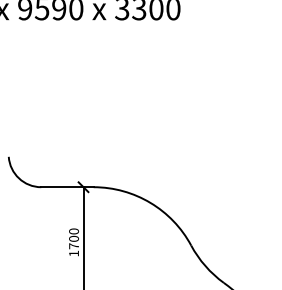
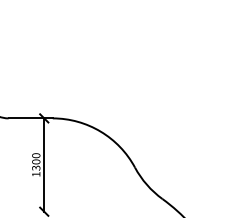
text: (74, 246) -> (36, 168), 1700 -> 1300

